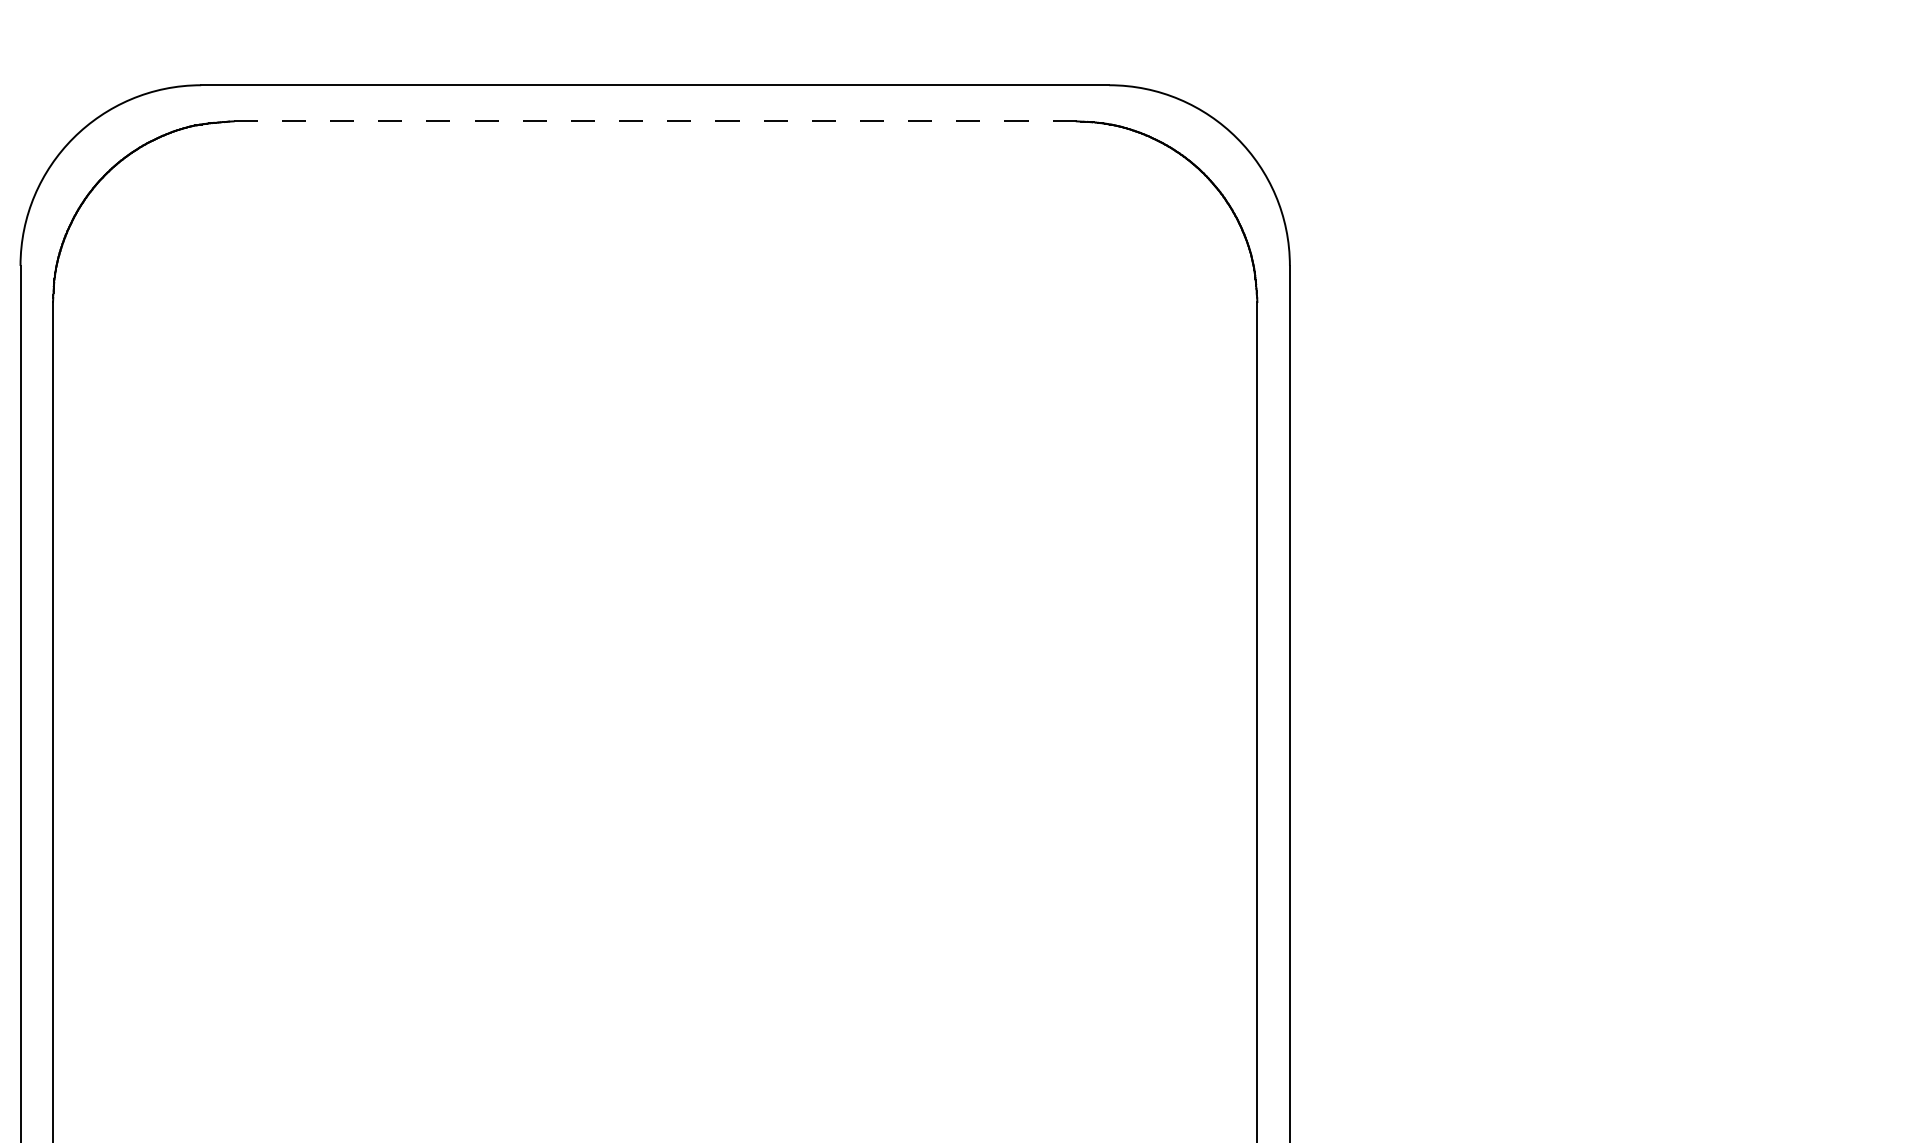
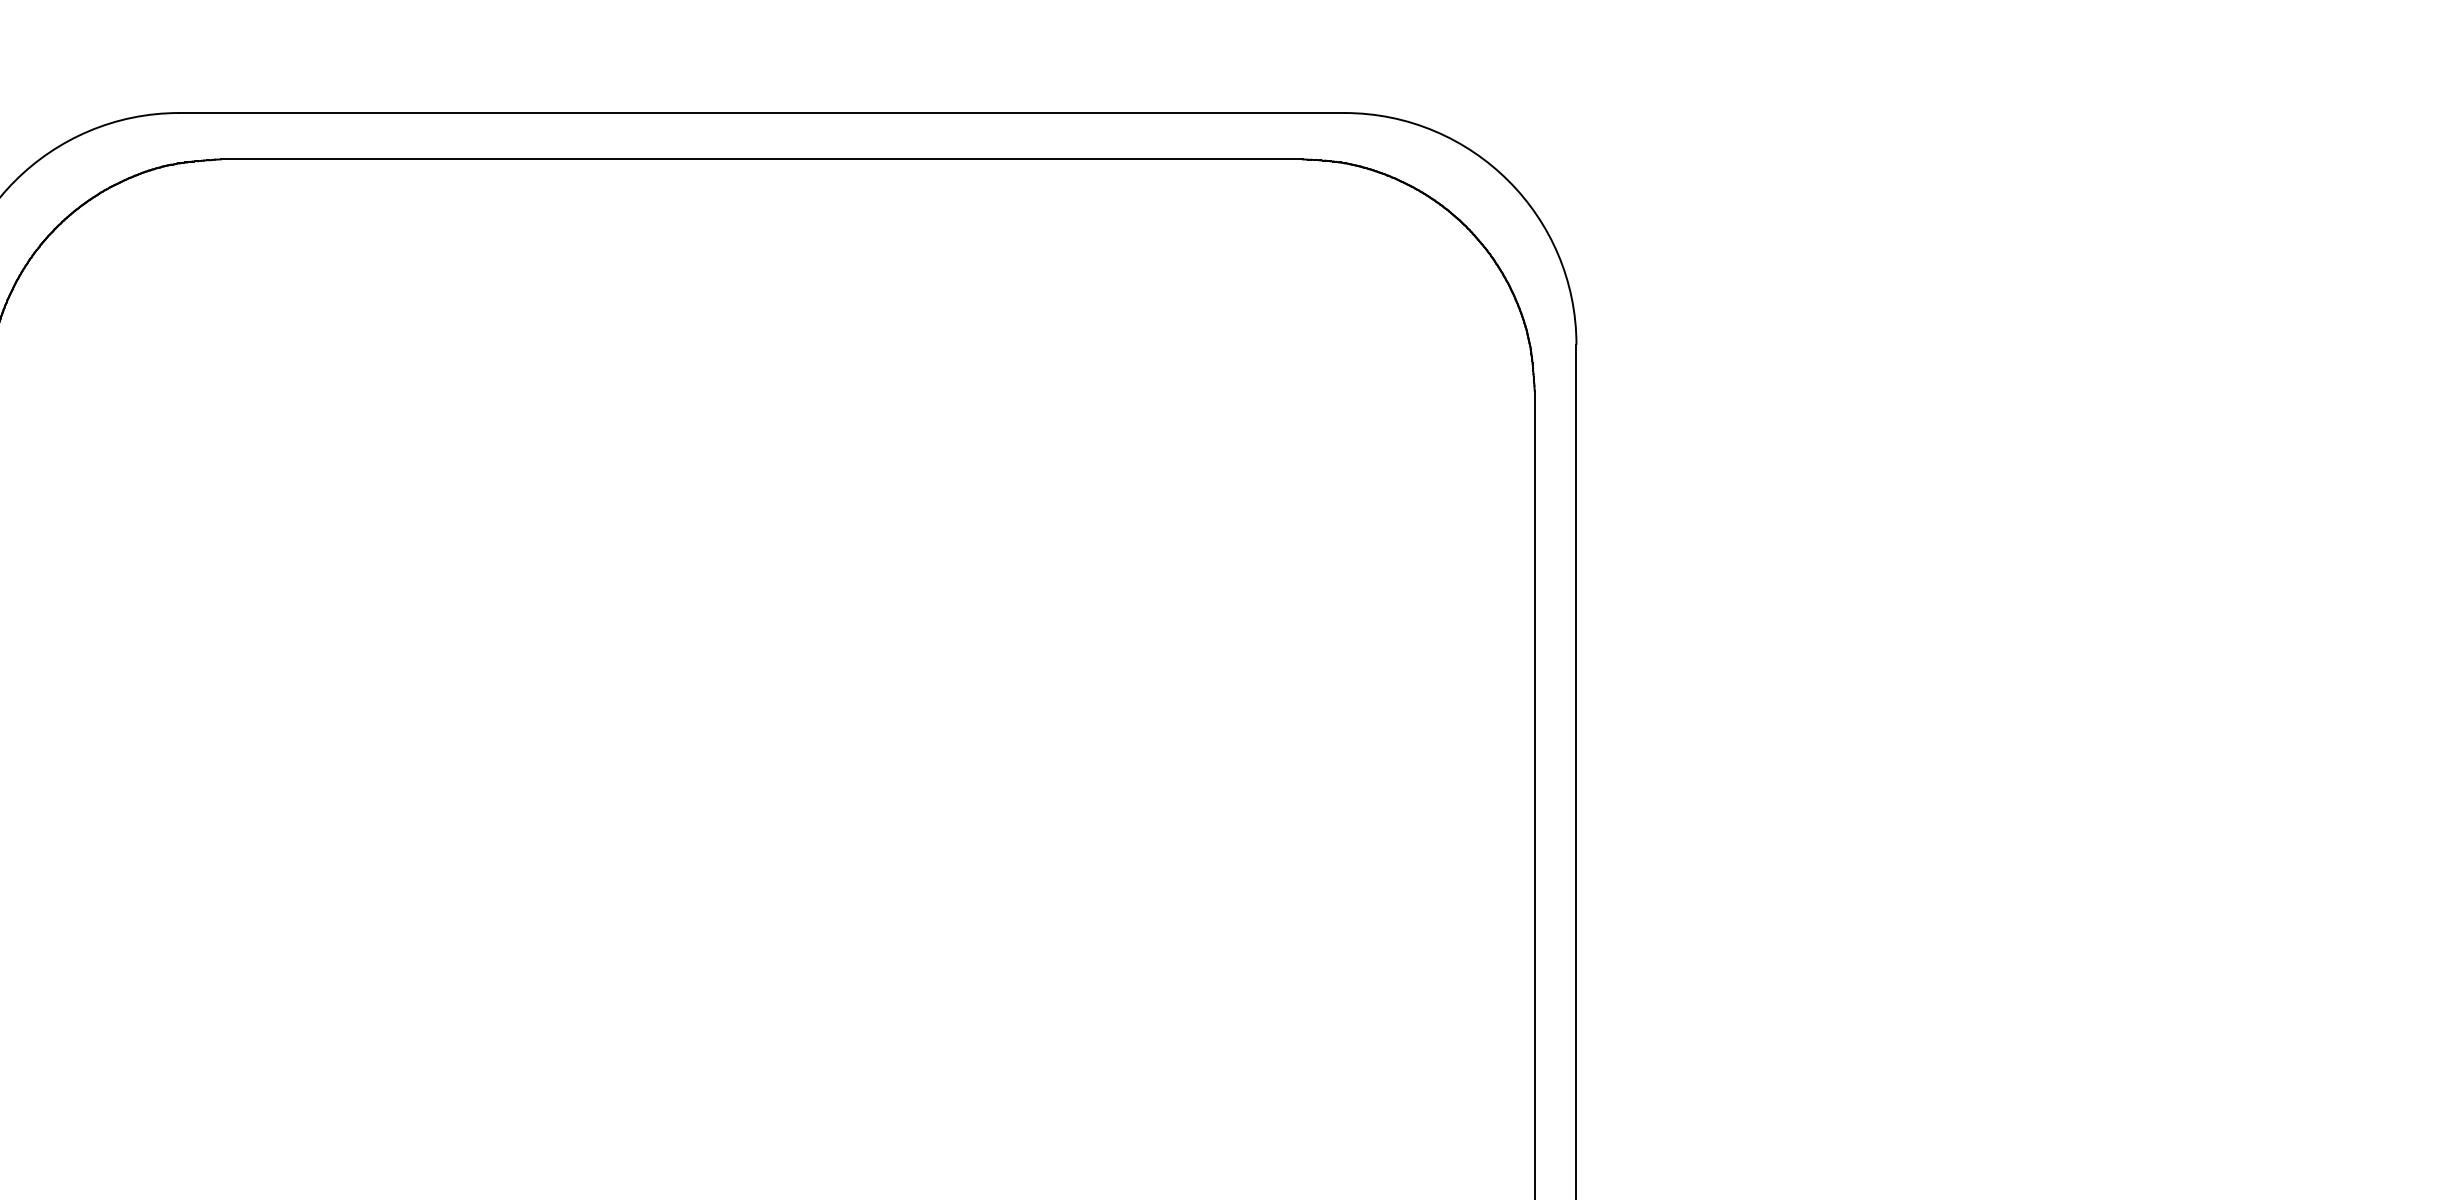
line: (655, 121) -> (762, 159), dashed -> solid

